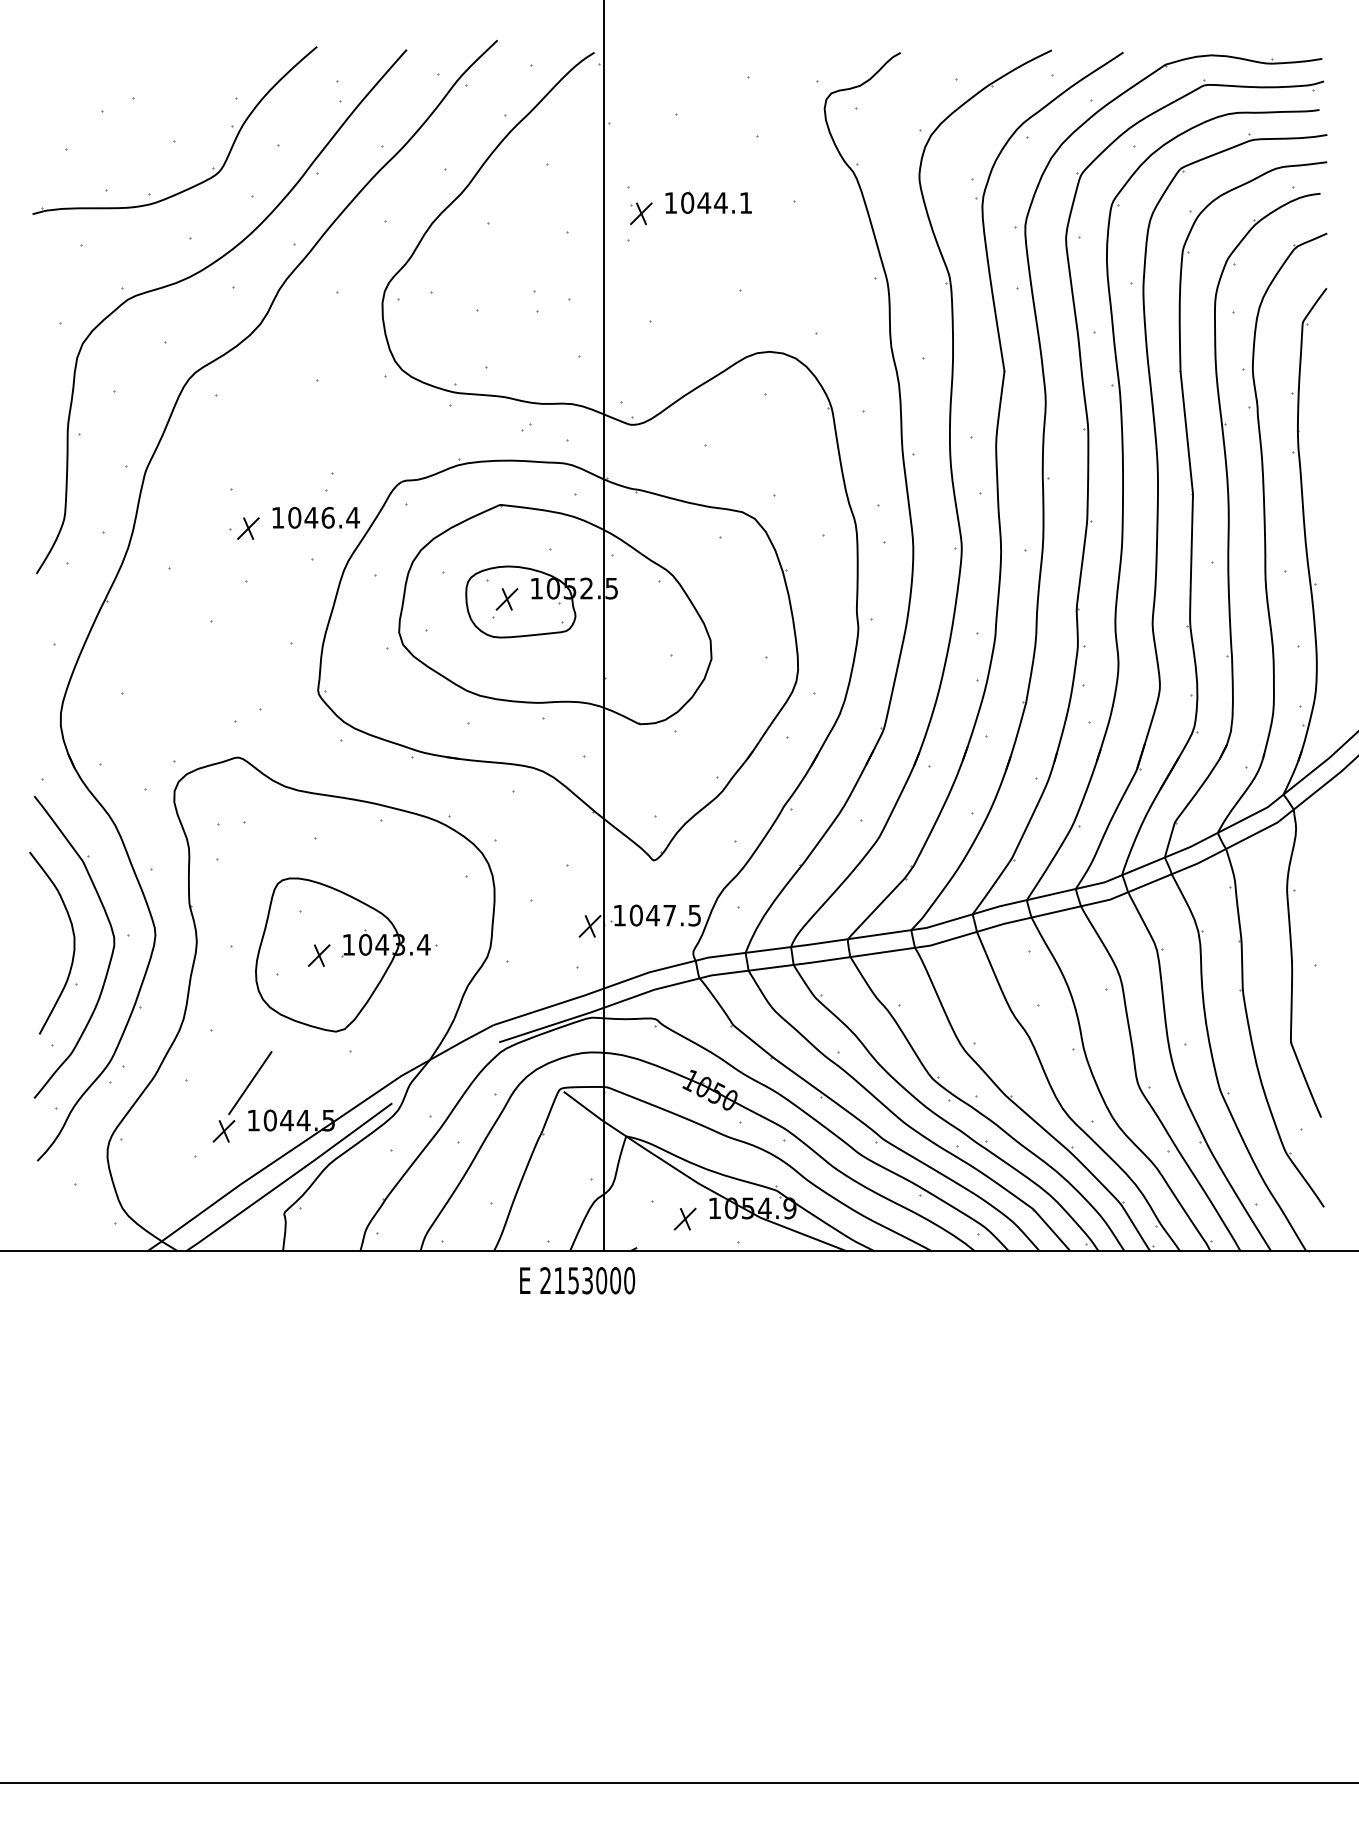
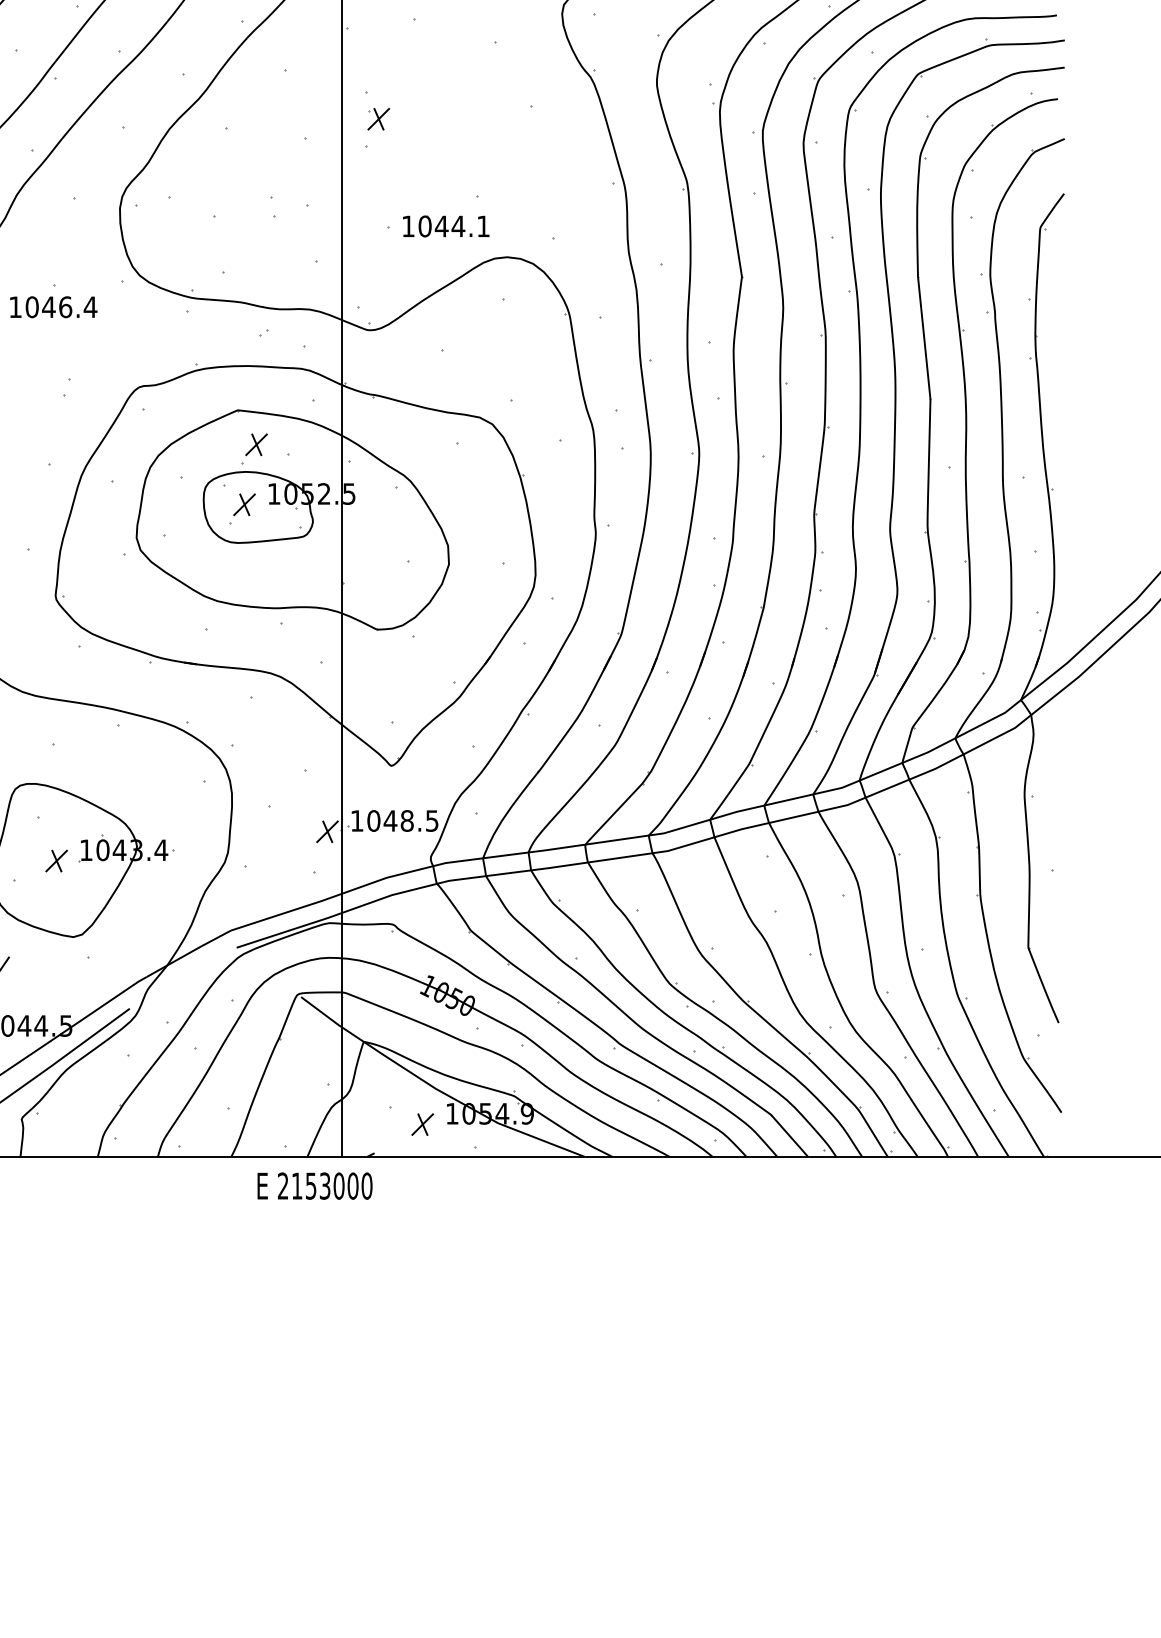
part: (708, 202) -> (445, 225), moved
text: (315, 517) -> (52, 306), moved
part: (517, 543) -> (254, 448), added
text: (669, 915) -> (406, 820), 1047.5 -> 1048.5

